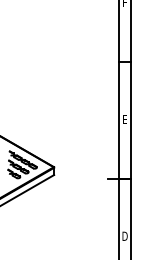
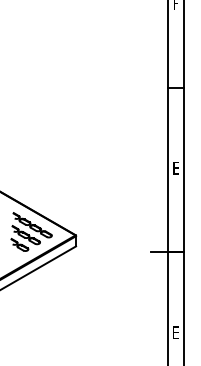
text: (124, 235) -> (175, 331), D -> E

